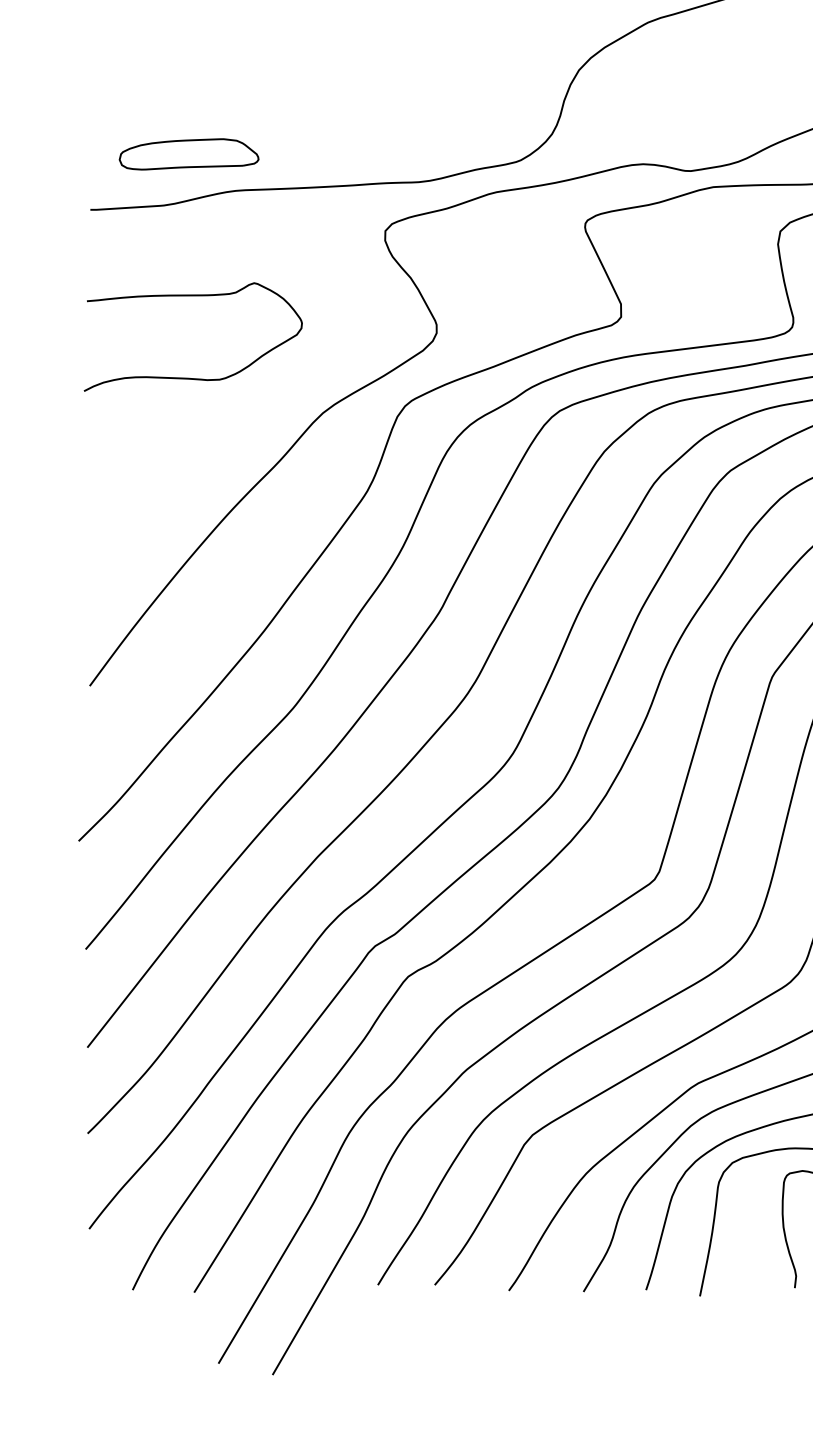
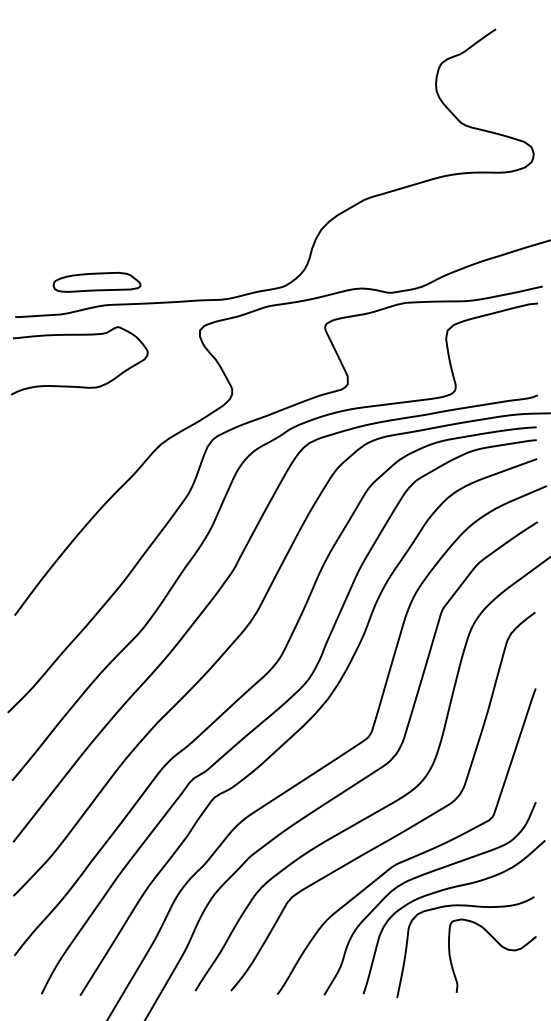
part: (188, 154) -> (96, 282), moved
curve: (193, 296) -> (79, 335), moved

